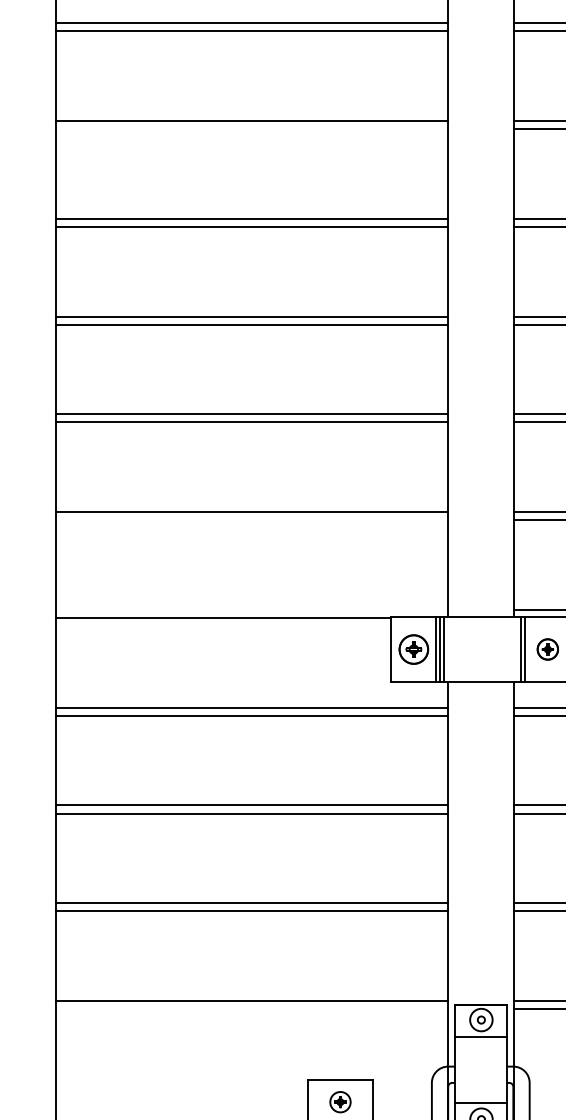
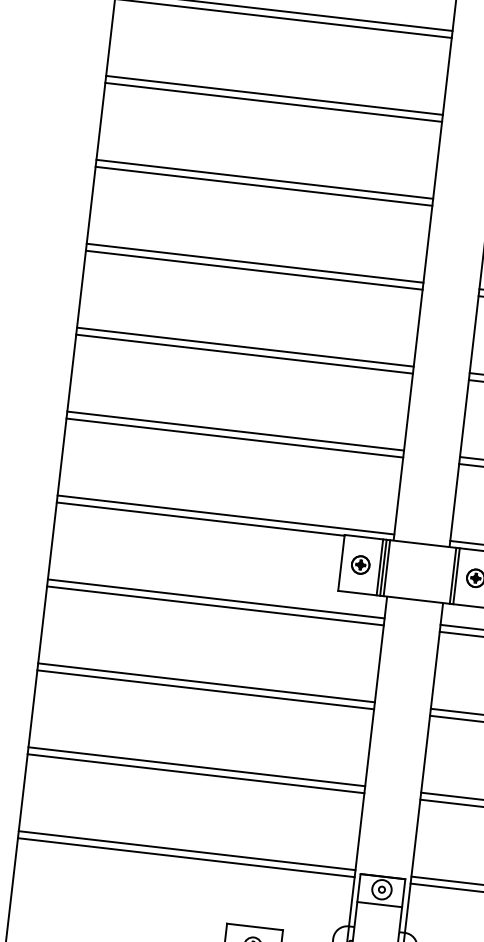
line: (251, 129) -> (273, 102), added
line: (251, 520) -> (234, 438), added
line: (251, 609) -> (225, 514), added
part: (413, 649) -> (360, 564), size x0.71
line: (251, 1009) -> (185, 857), added

